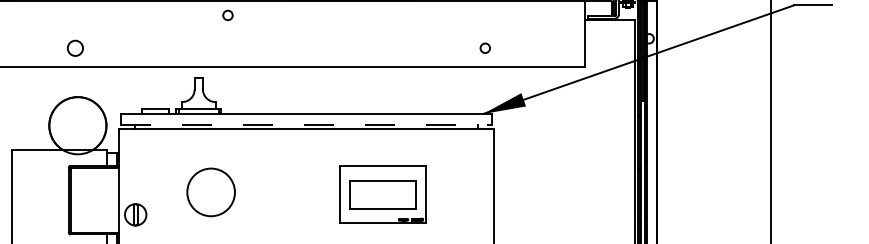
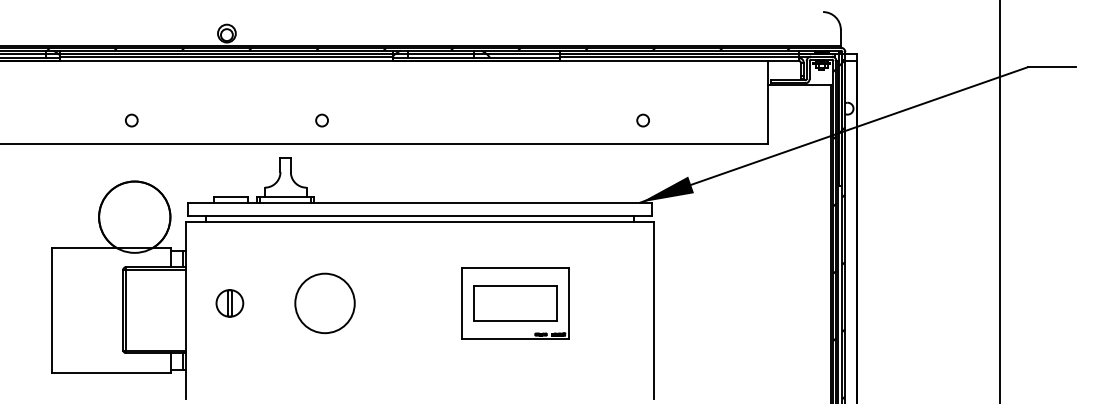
circle: (227, 15) -> (321, 120), moved
circle: (75, 48) -> (131, 120), size x0.62
line: (306, 124) -> (420, 215), dashed -> solid
circle: (210, 192) -> (324, 303), moved
part: (135, 214) -> (229, 303), moved

